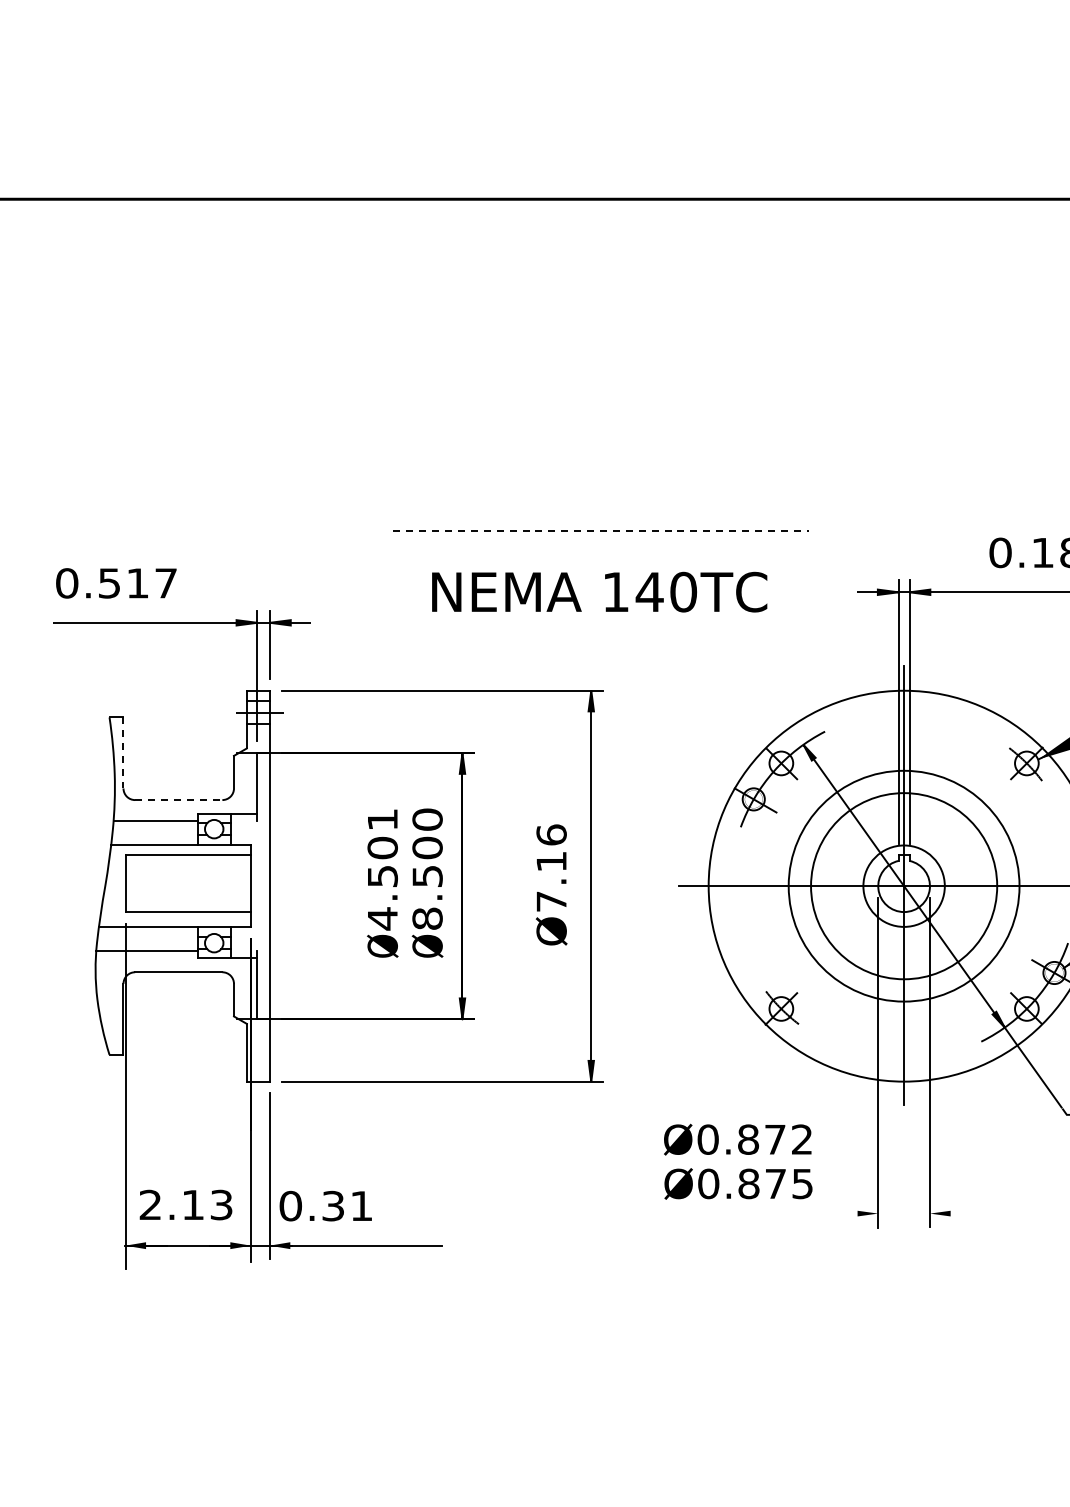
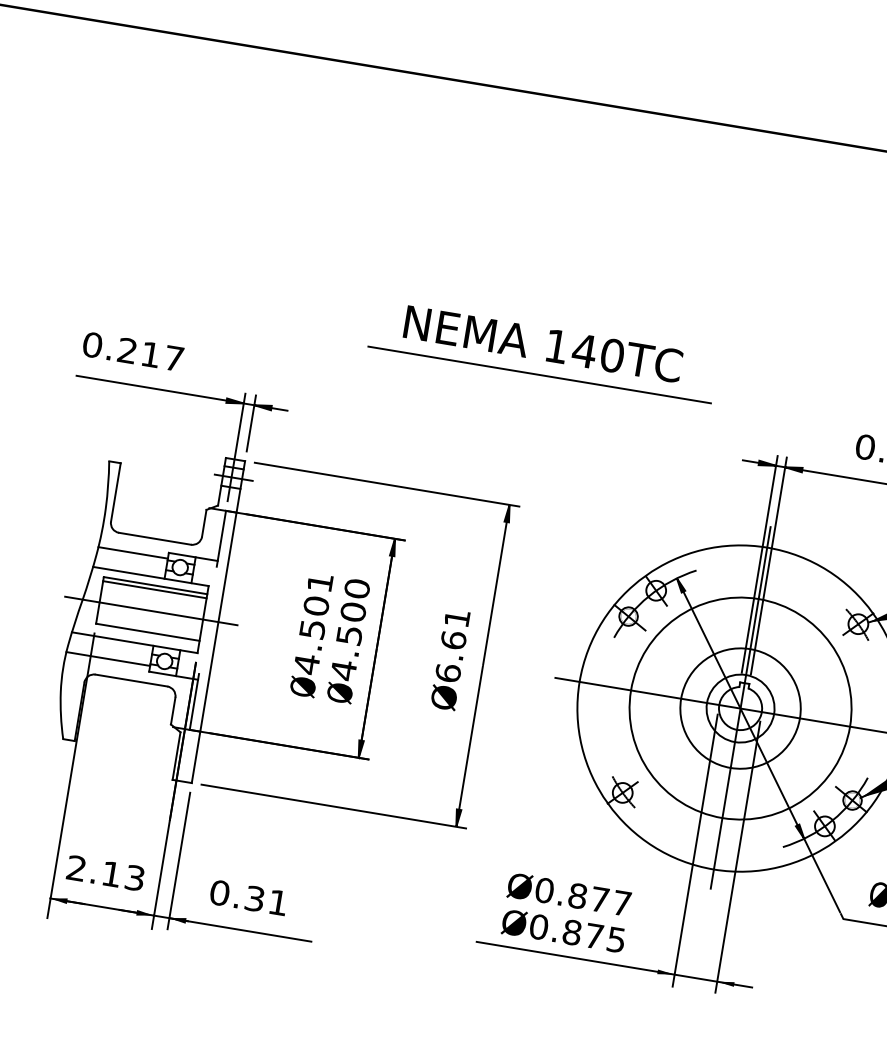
line: (601, 531) -> (539, 375), dashed -> solid
text: (108, 583) -> (126, 350), 0.517 -> 0.217
text: (599, 591) -> (543, 343), moved
line: (123, 753) -> (115, 492), dashed -> solid
line: (178, 800) -> (154, 539), dashed -> solid
line: (188, 860) -> (154, 589), added
text: (551, 867) -> (452, 645), Ø7.16 -> Ø6.61
line: (188, 886) -> (151, 611), added
circle: (903, 886) -> (740, 708), size x0.62
circle: (904, 886) -> (740, 708), size x1.43
text: (427, 918) -> (343, 670), 8.500 -> 4.500
text: (802, 1139) -> (622, 903), Ø0.872 -> Ø0.877
text: (325, 1205) -> (248, 897), moved
line: (804, 1213) -> (613, 964), added

